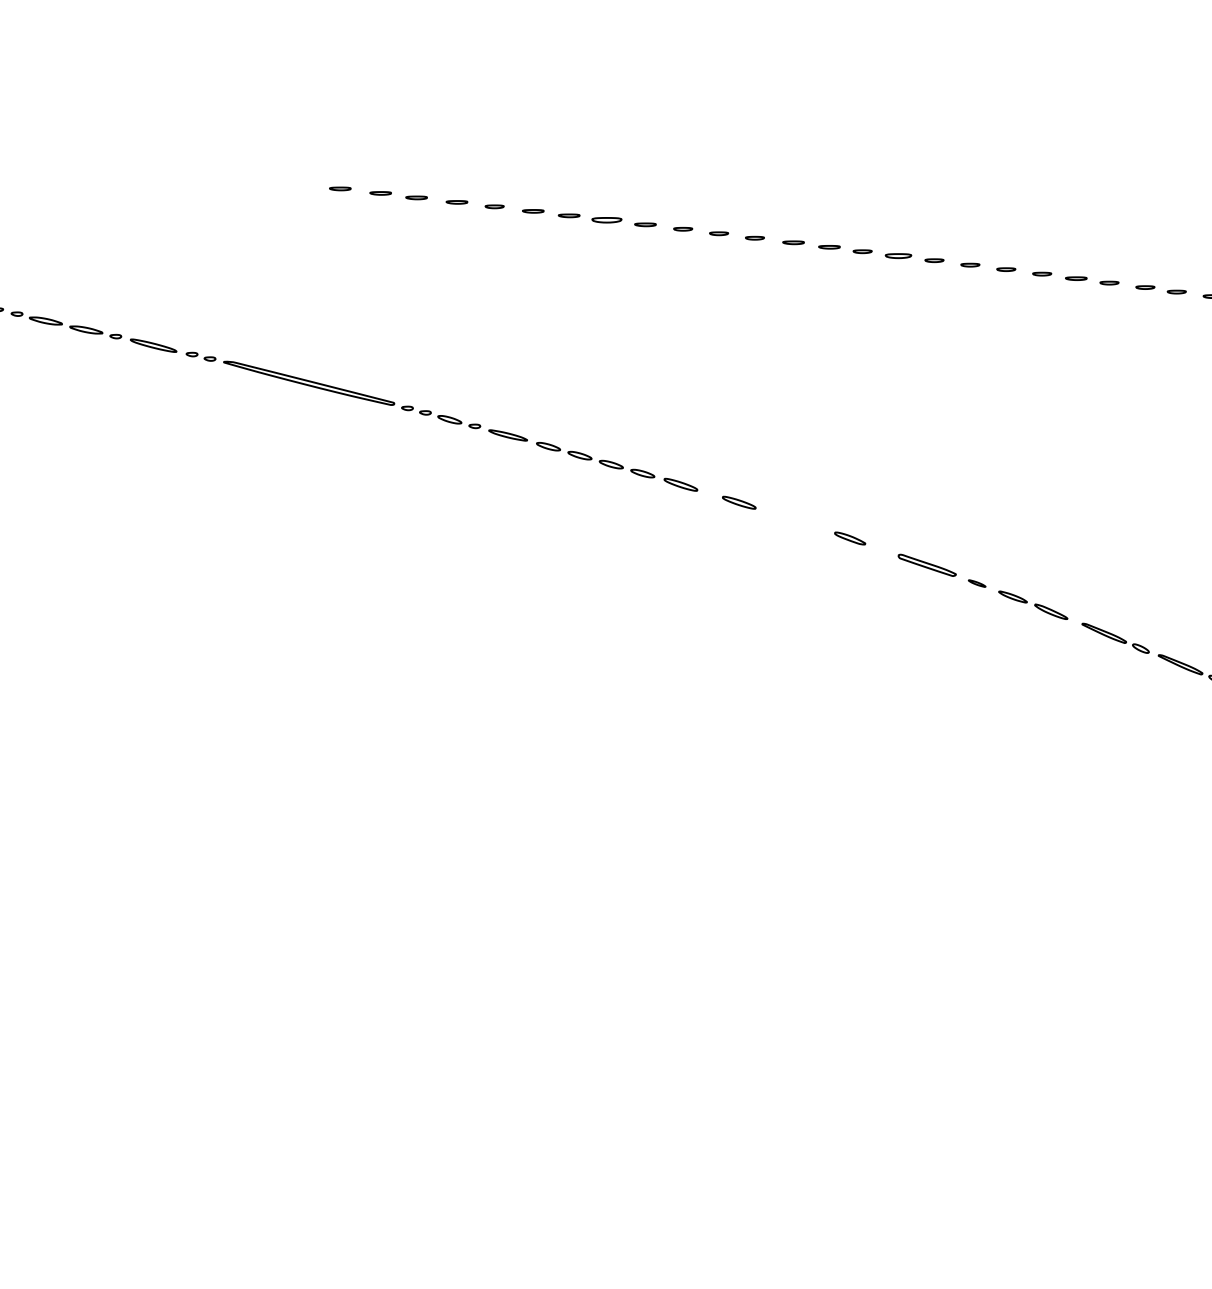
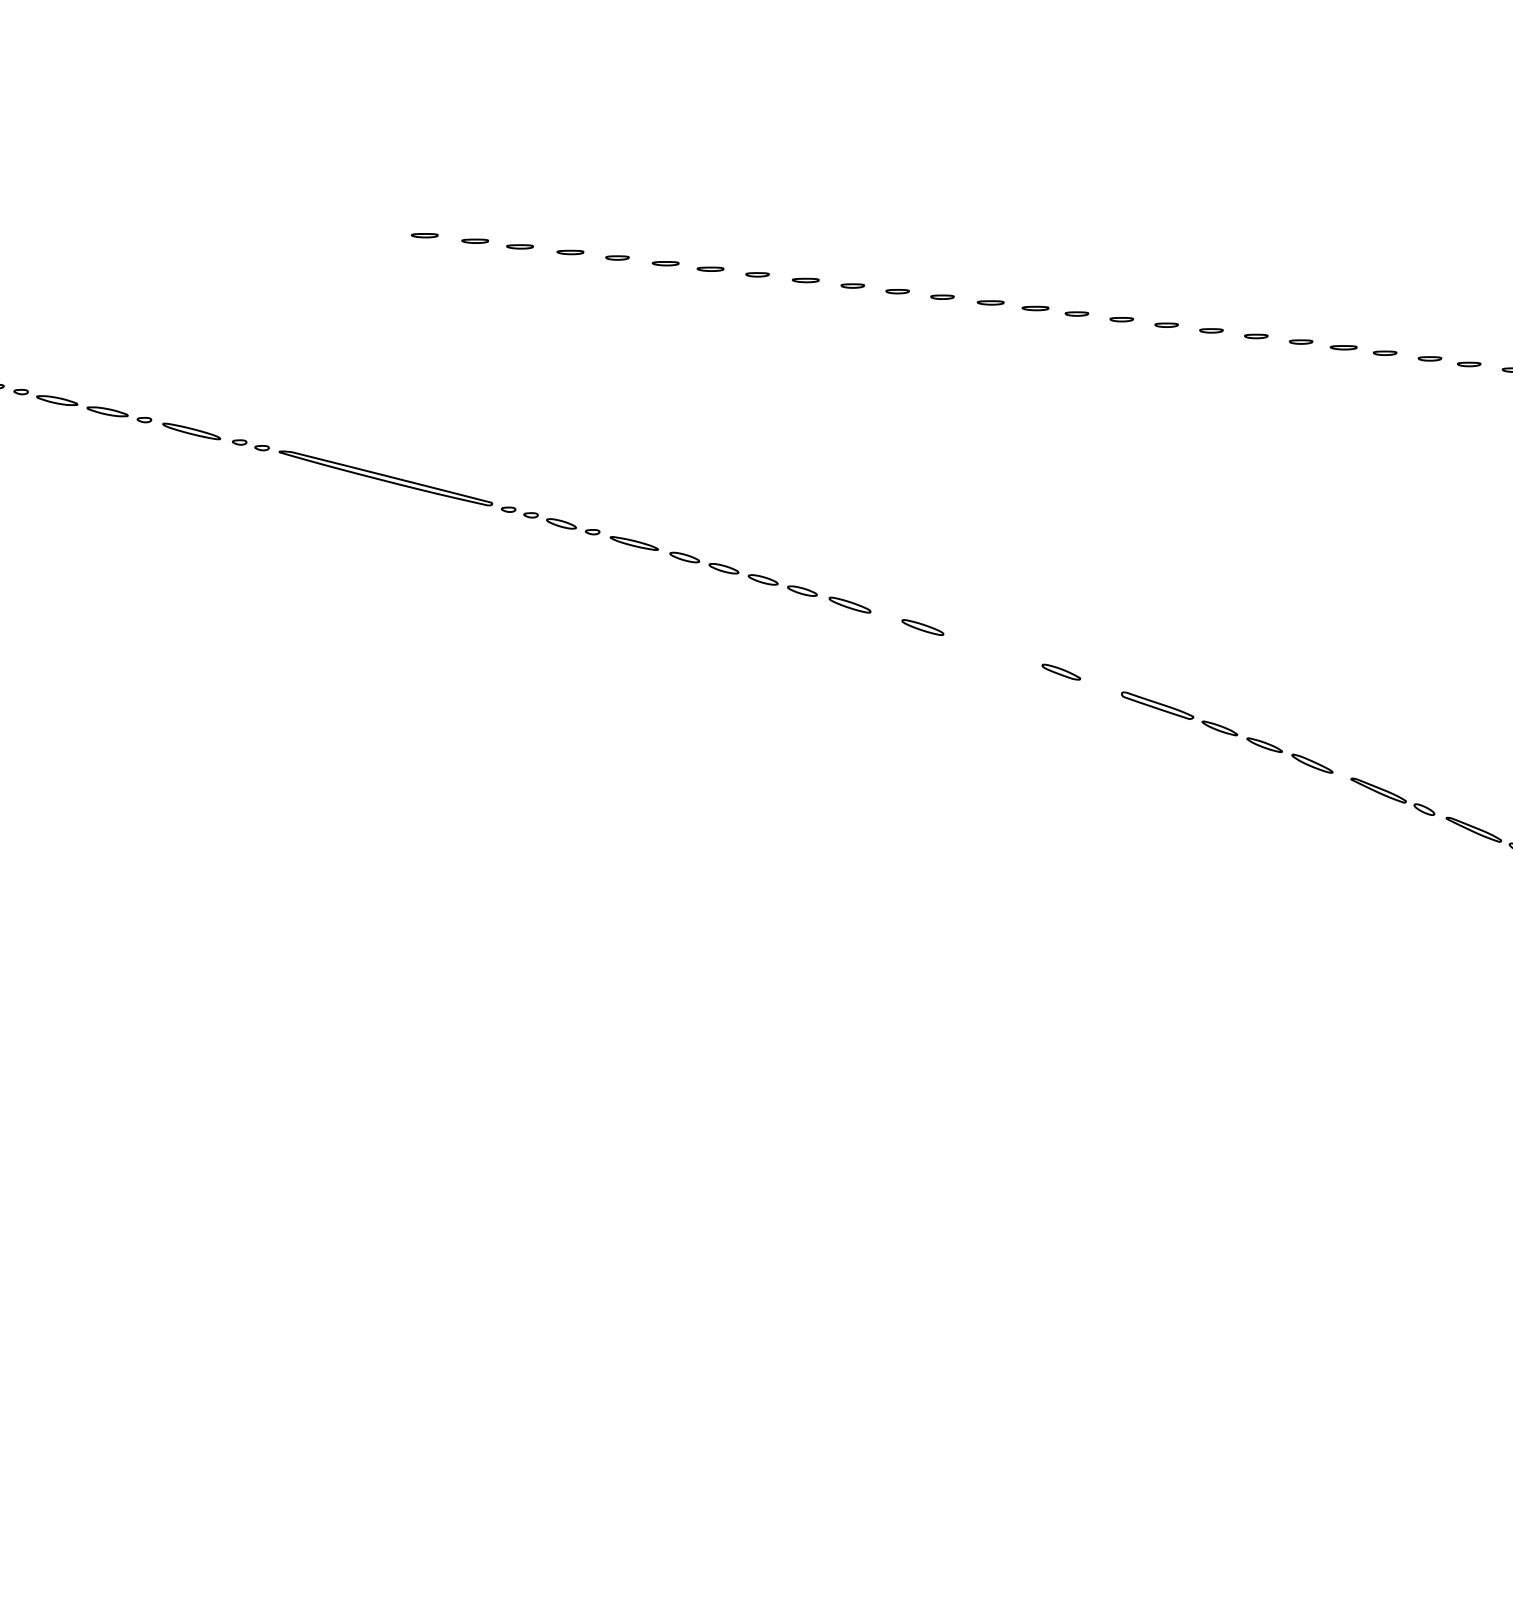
part: (606, 220) -> (757, 274), size x0.62
part: (898, 256) -> (1121, 319), size x0.71
part: (976, 583) -> (1219, 728), size x1.67

